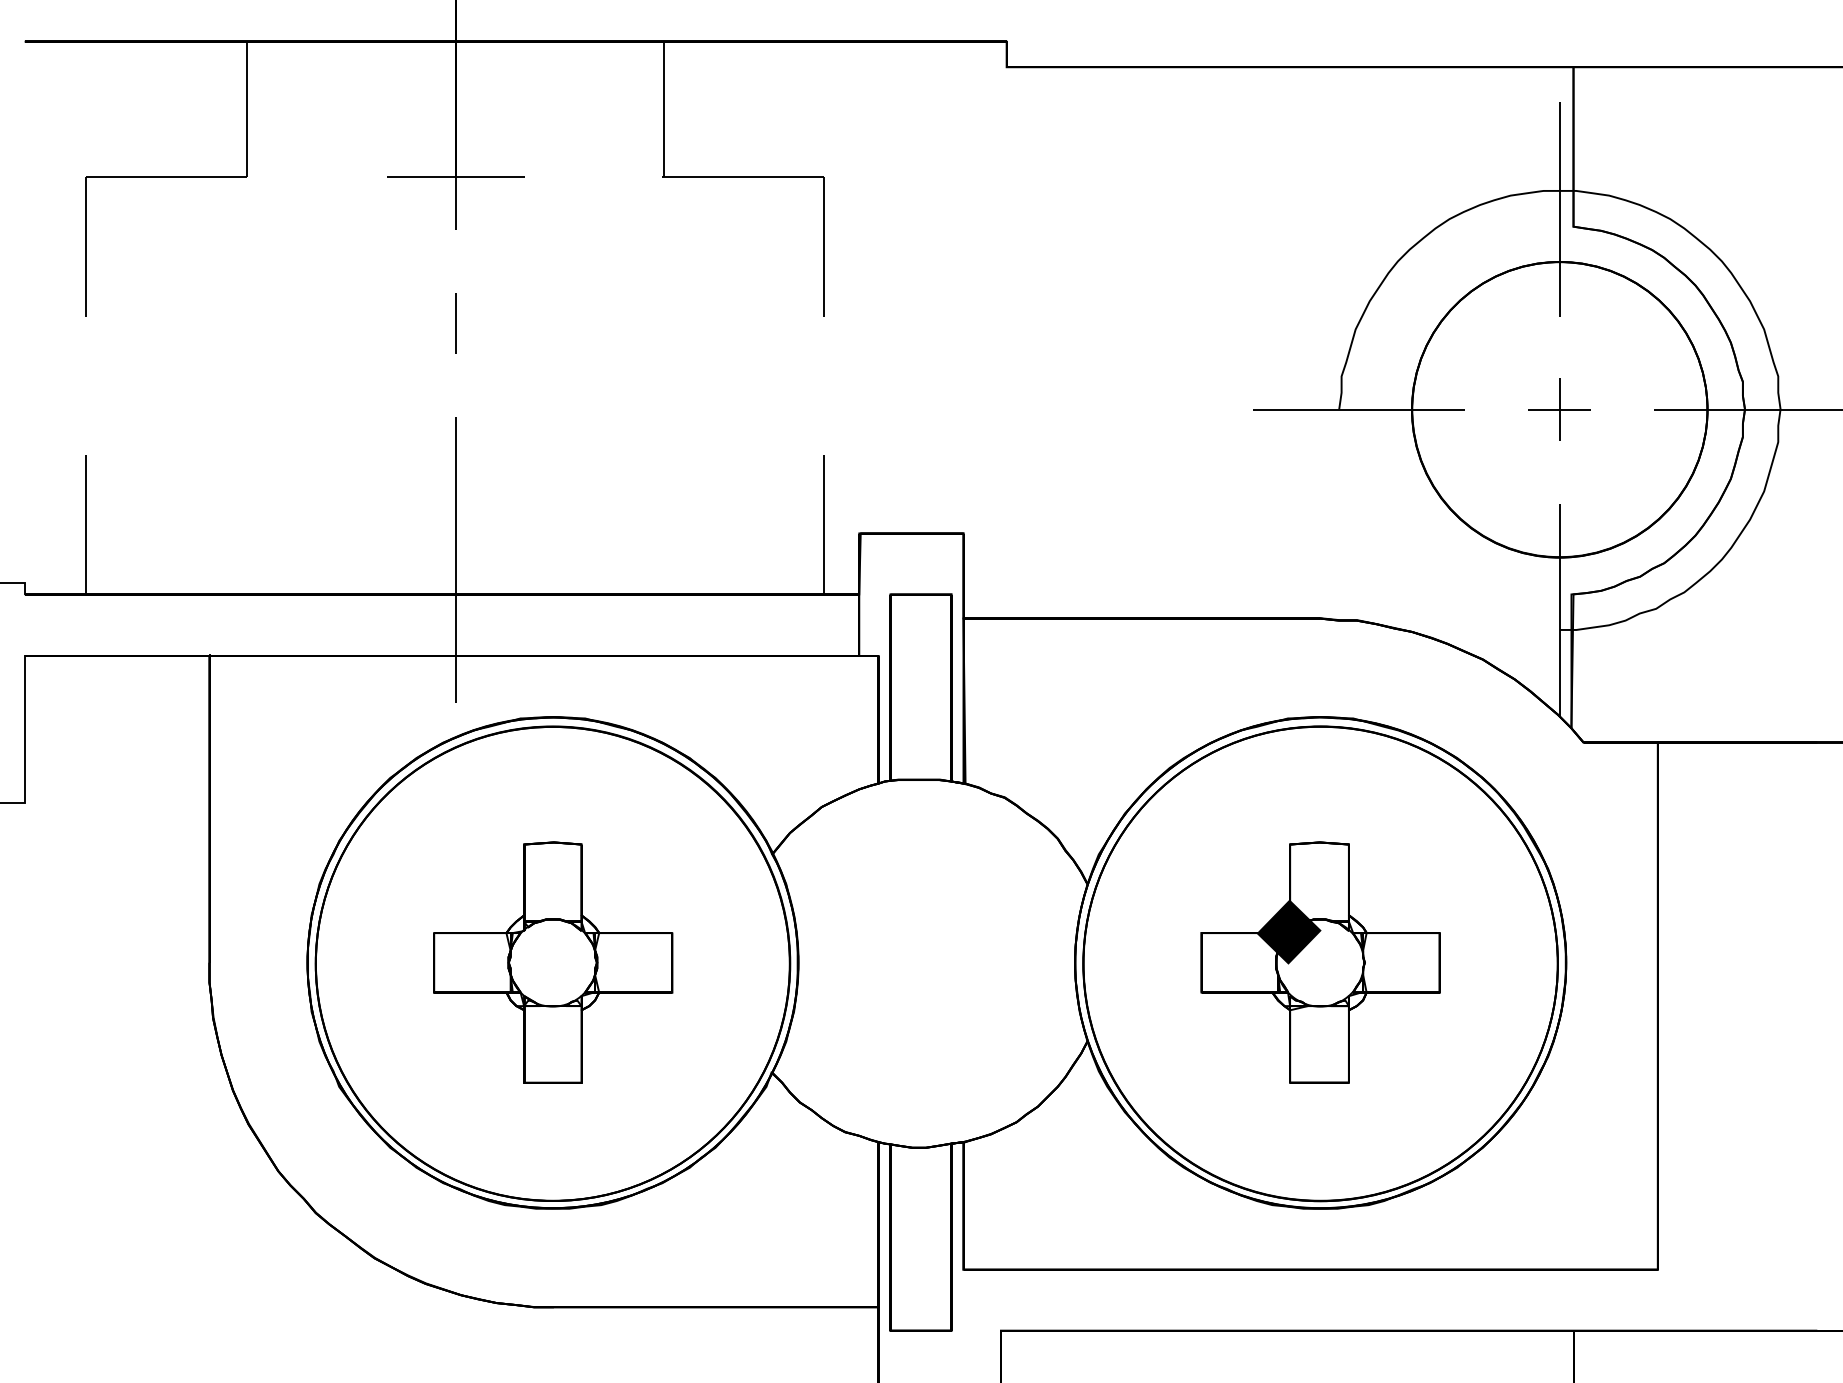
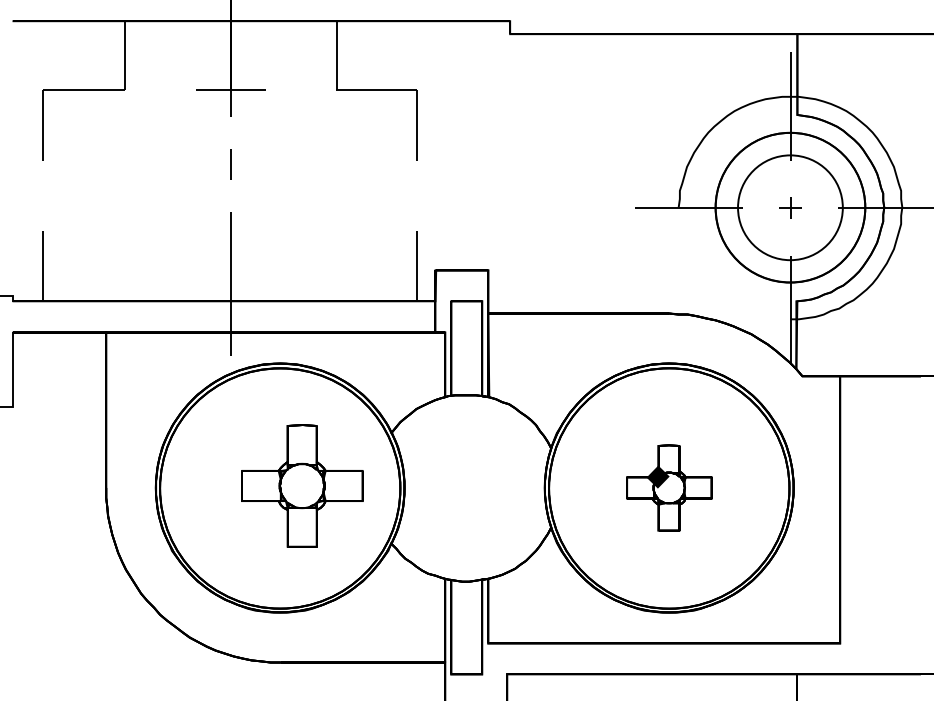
circle: (1559, 409) -> (790, 207), size x0.7
part: (1559, 409) -> (790, 207), size x0.7
part: (553, 961) -> (302, 485), moved
part: (1321, 961) -> (669, 487), size x0.7

